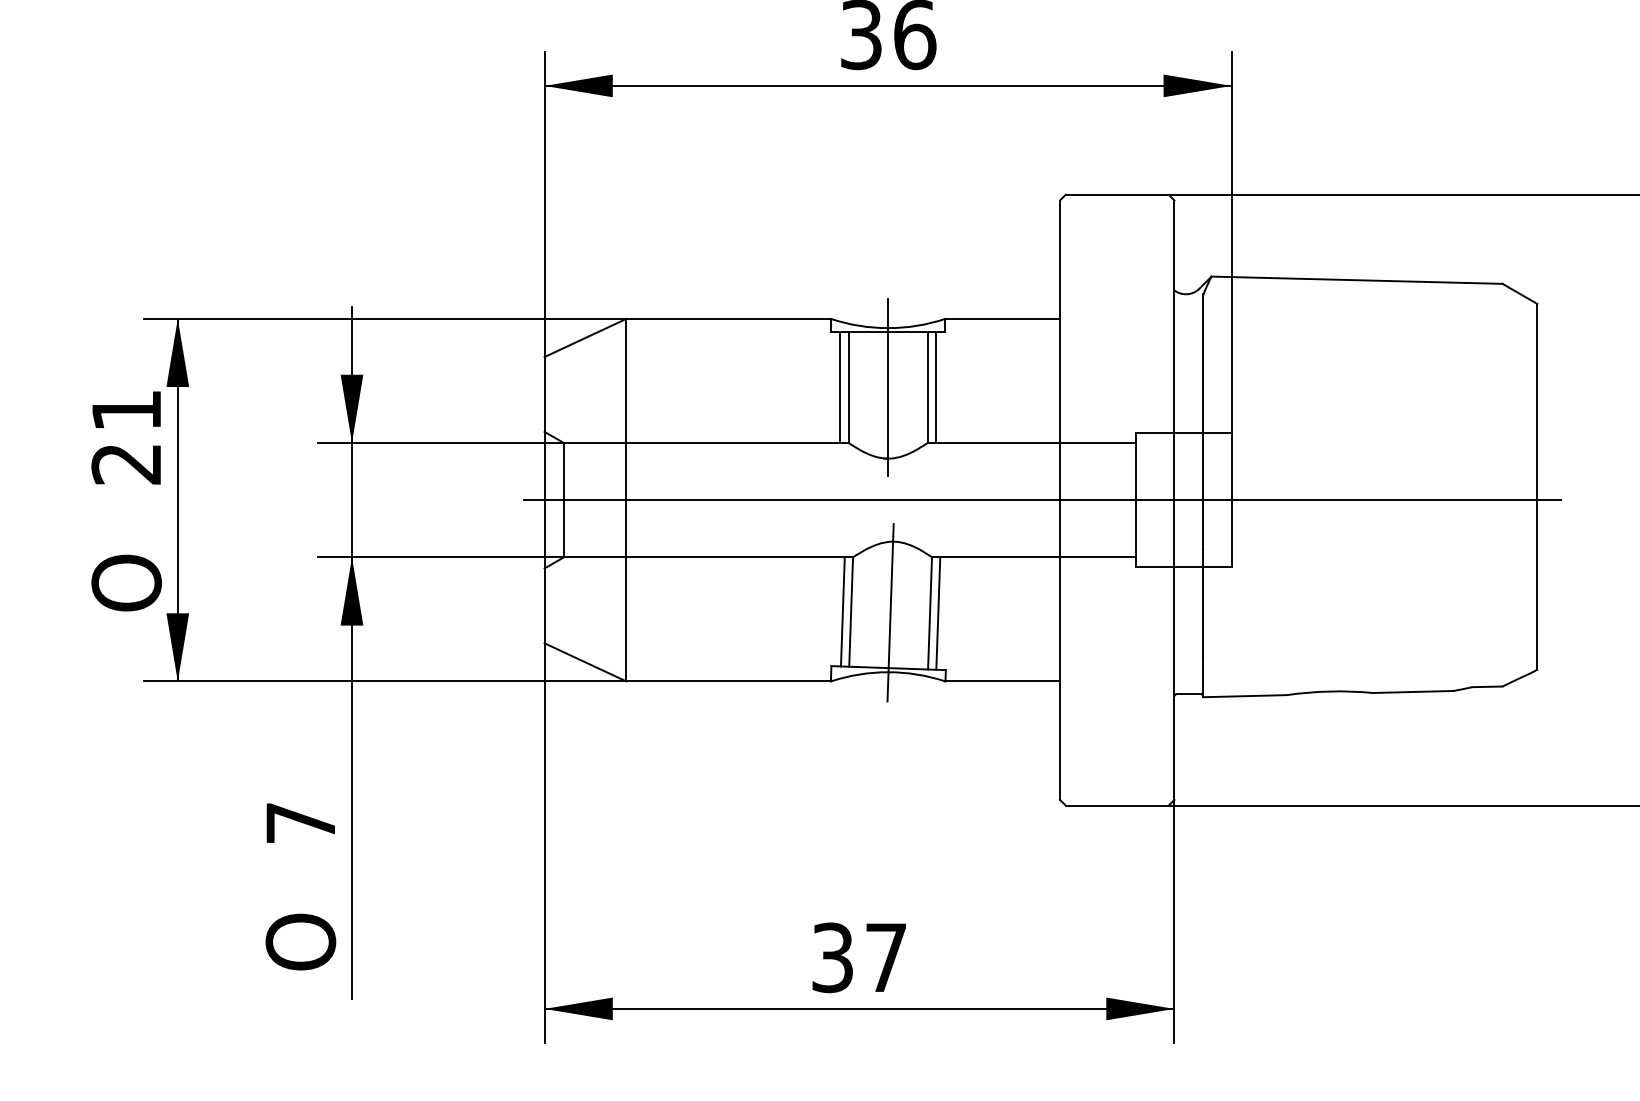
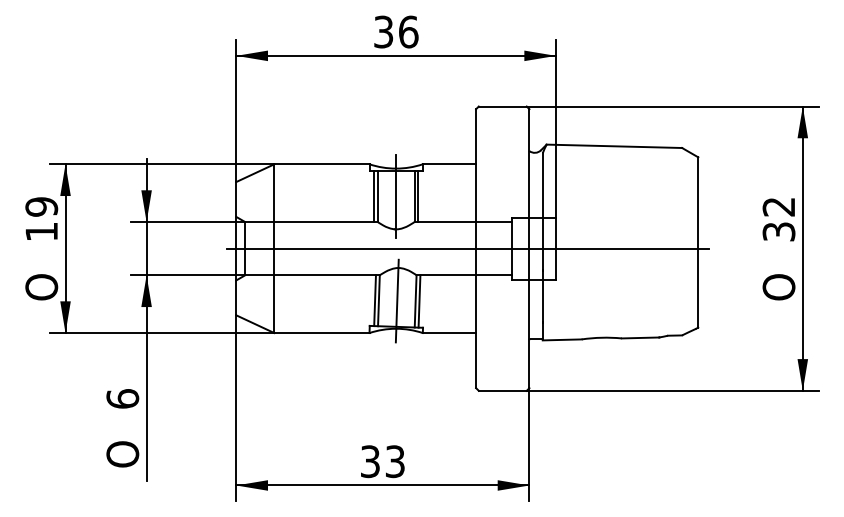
text: (126, 437) -> (41, 219), 21 -> 19
text: (300, 822) -> (122, 398), 7 -> 6
text: (886, 957) -> (395, 461), 37 -> 33

